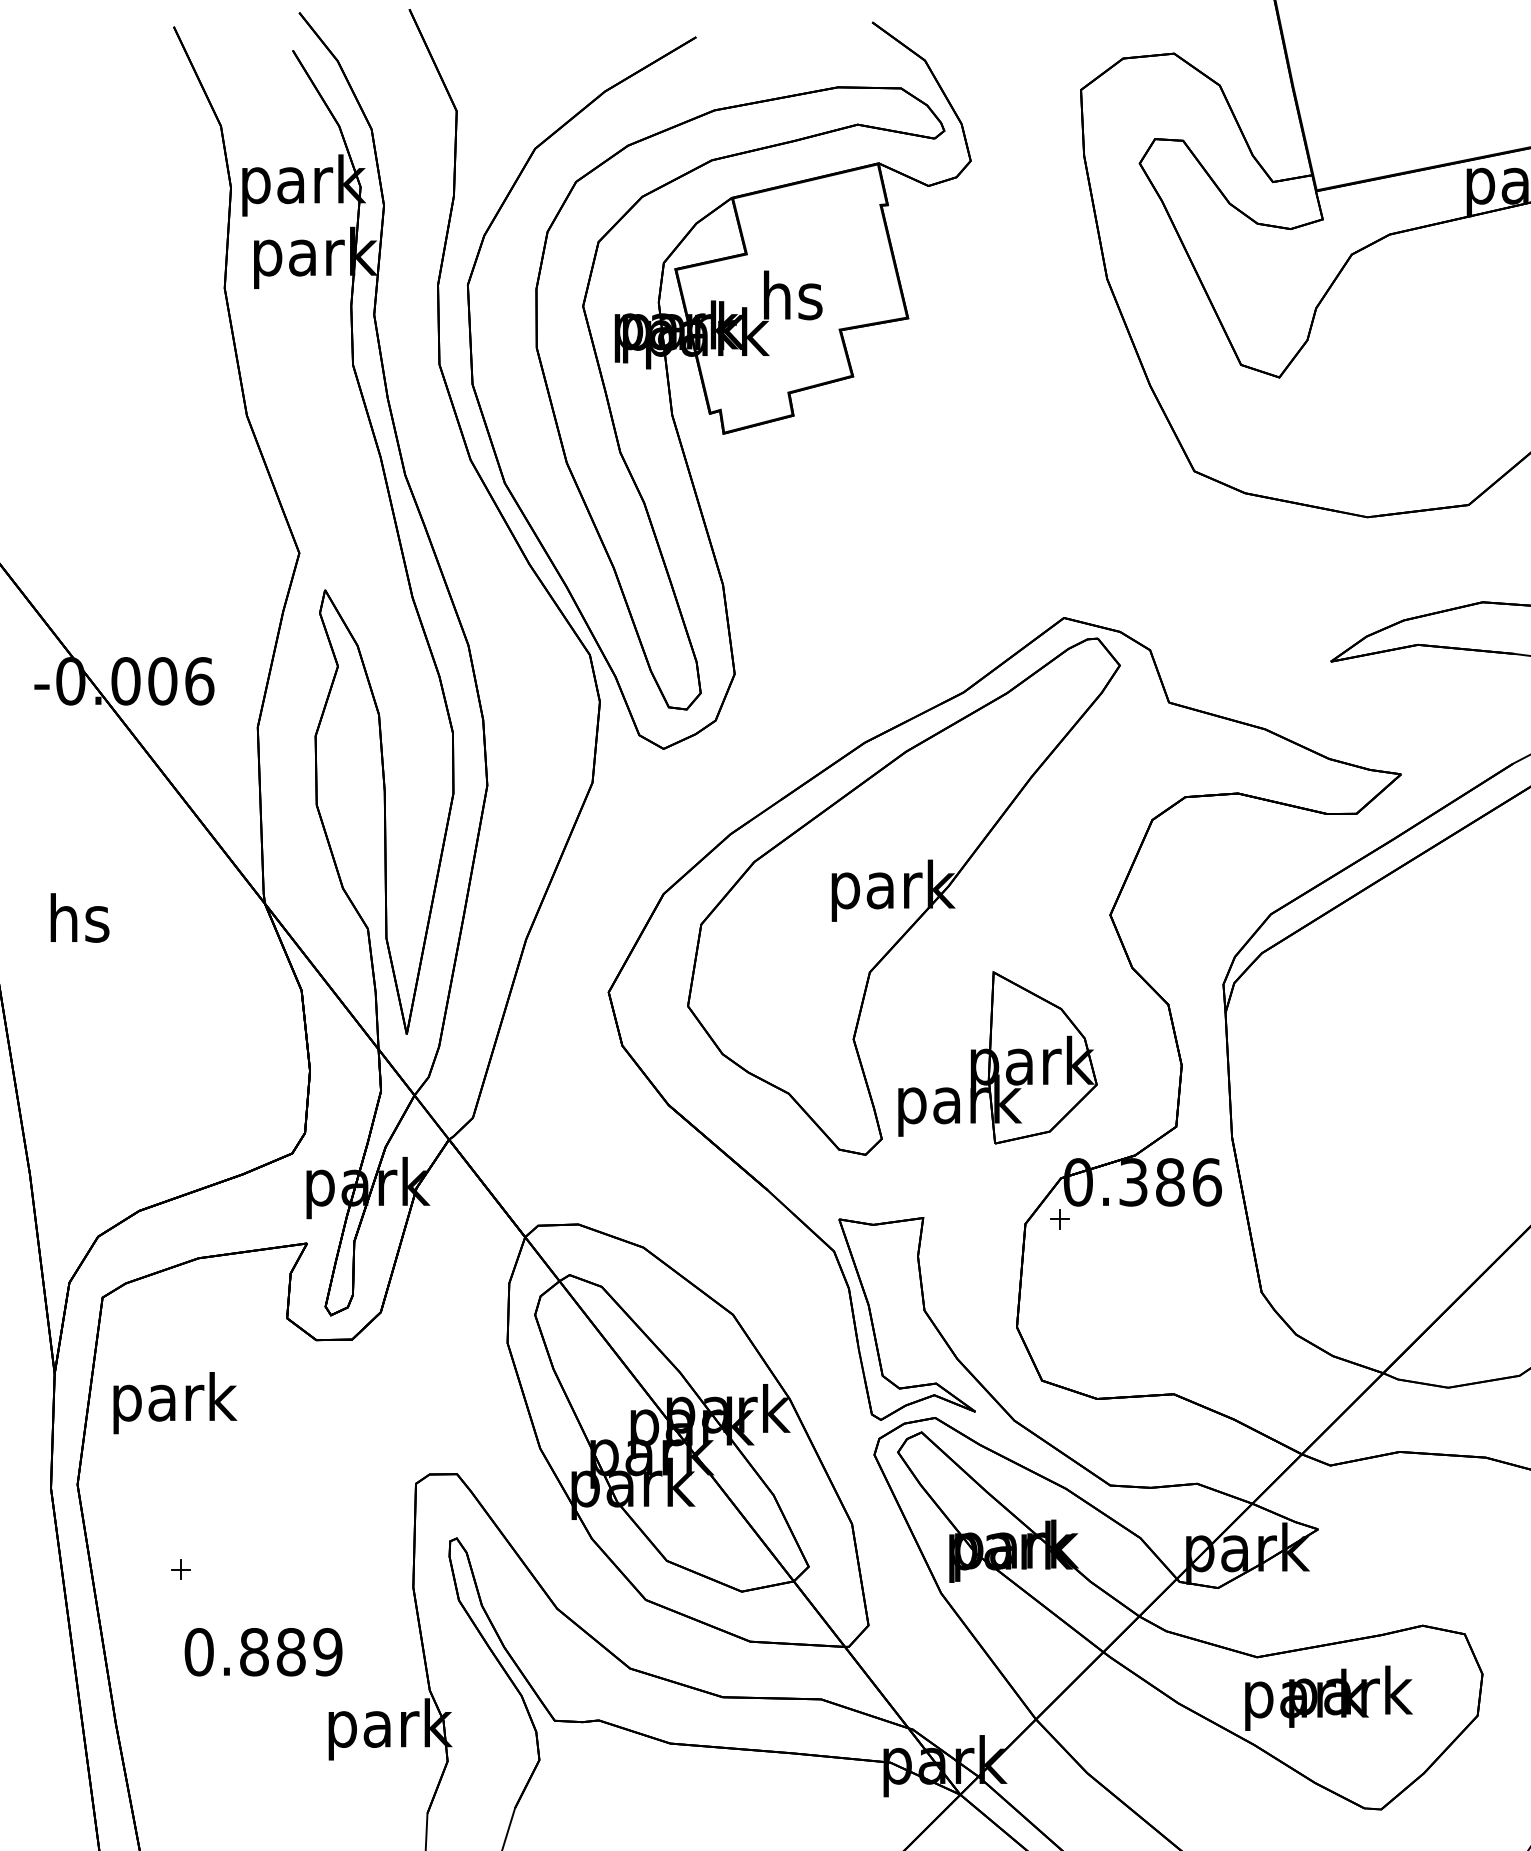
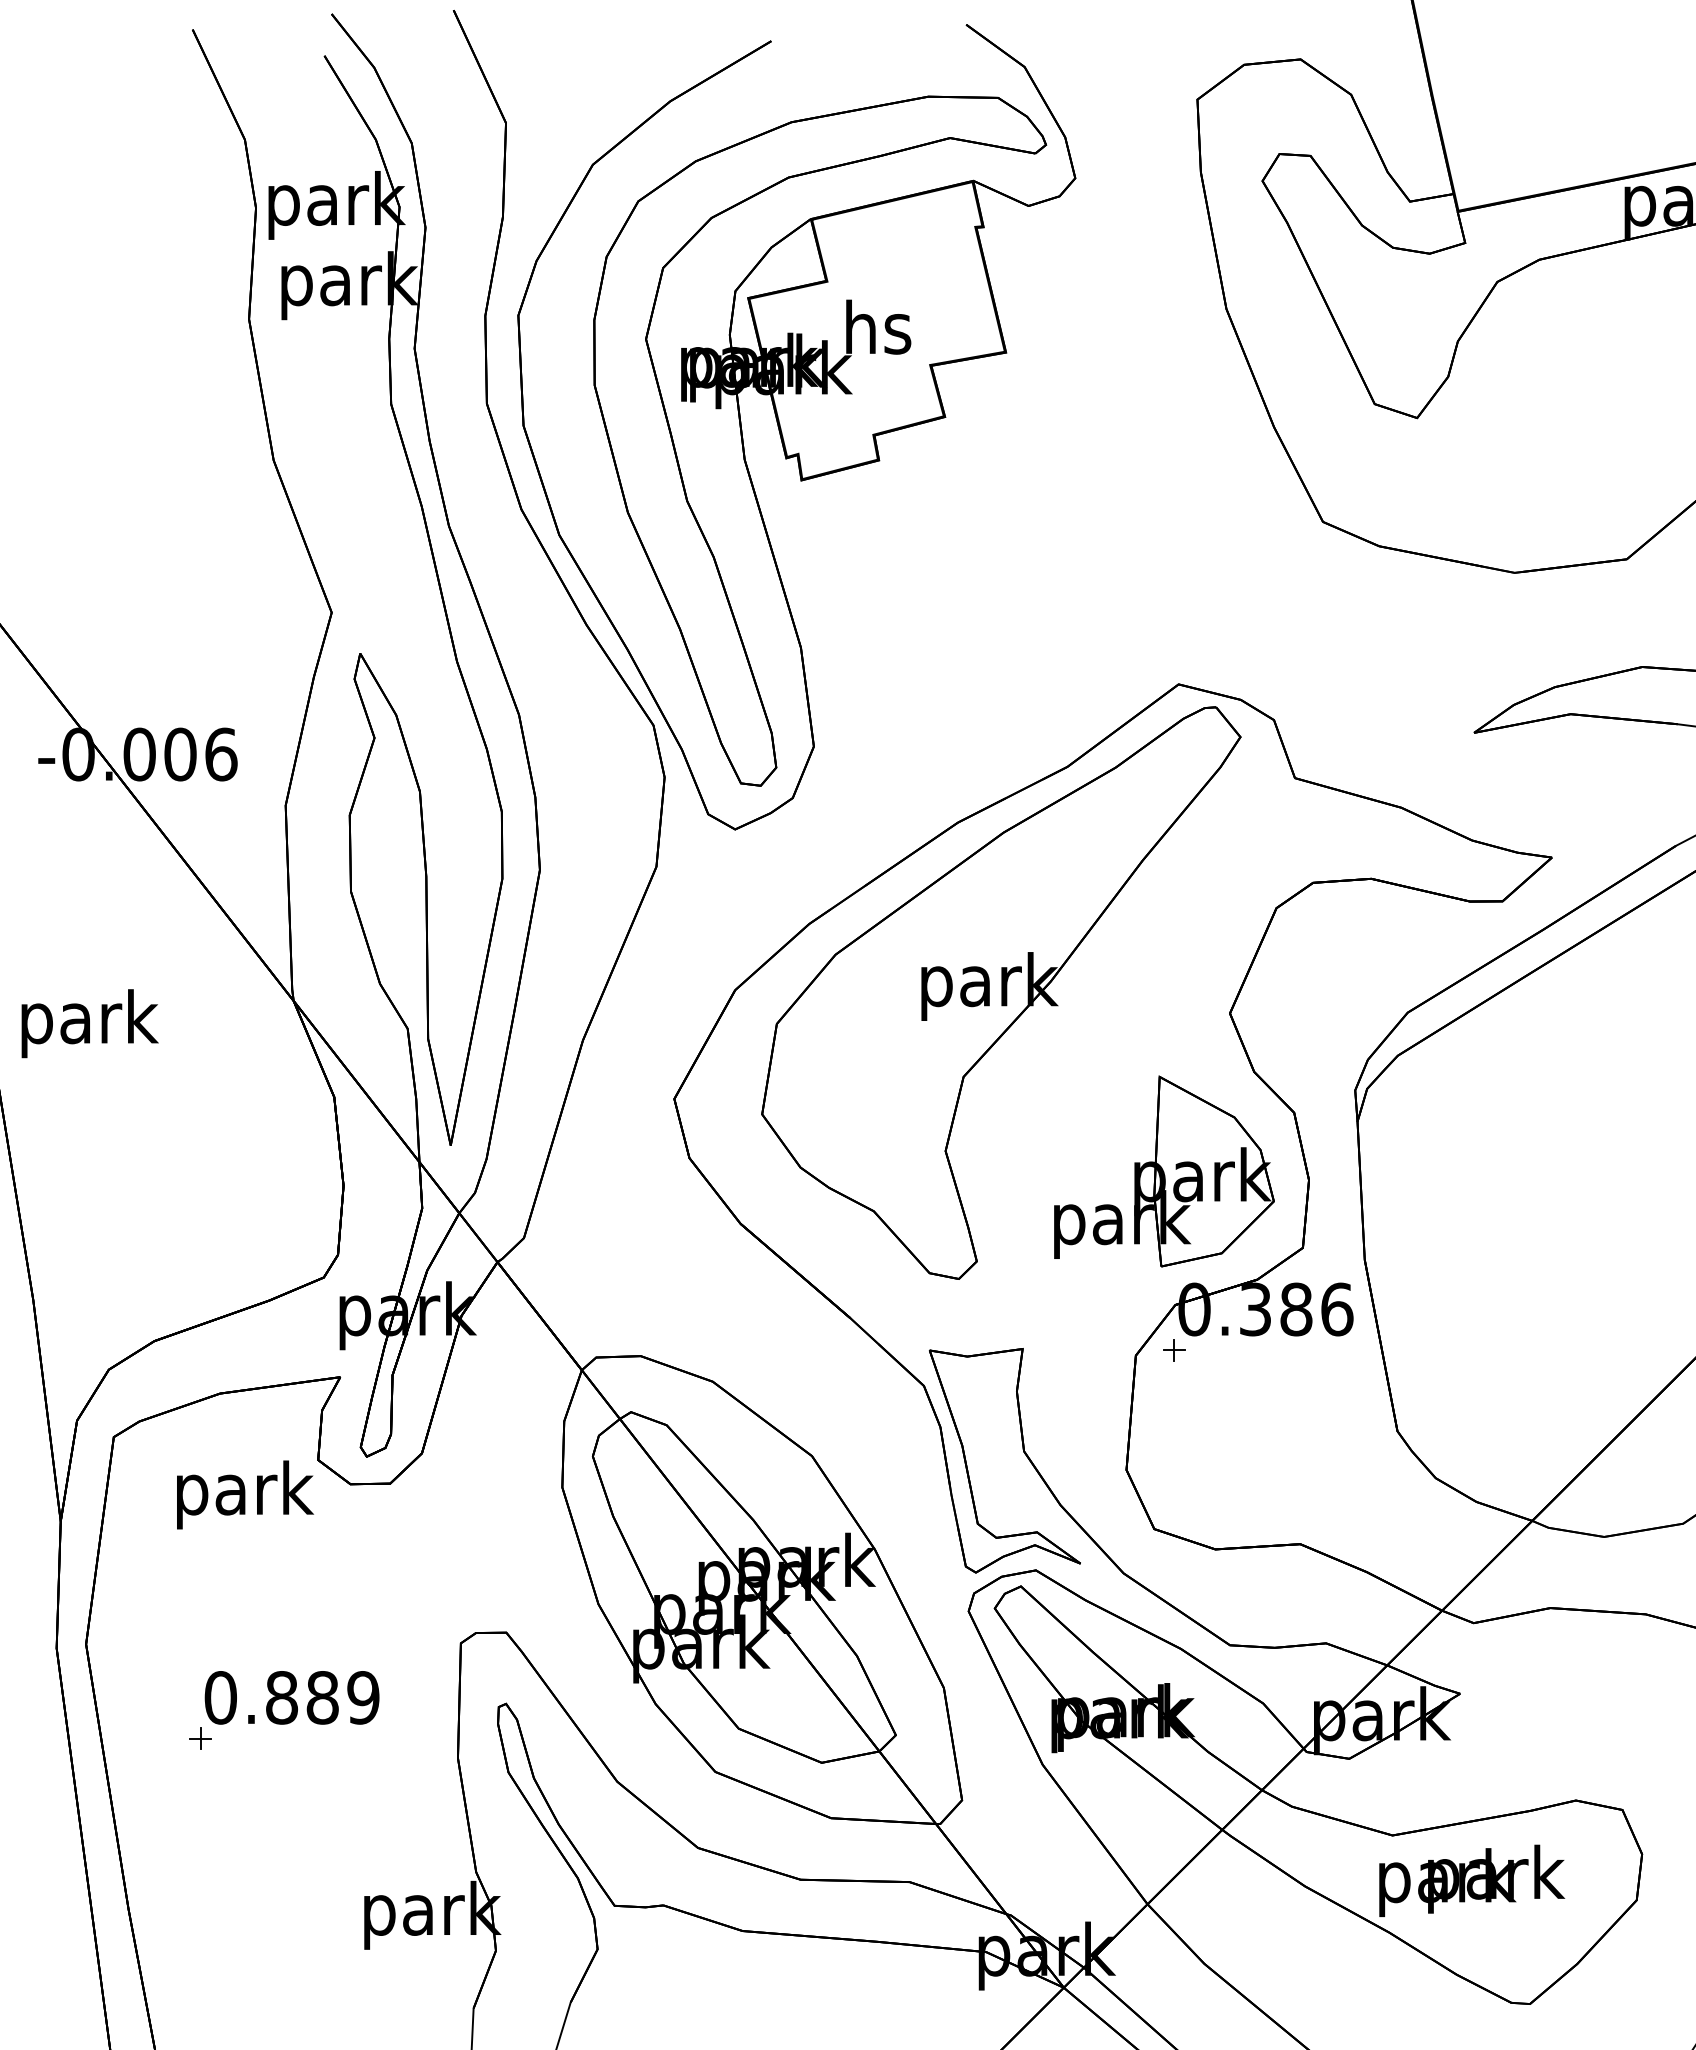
text: (80, 924) -> (89, 1023), hs -> park
part: (997, 1057) -> (1164, 1171), moved
text: (175, 1402) -> (245, 1494), moved
text: (263, 1651) -> (291, 1697), moved

